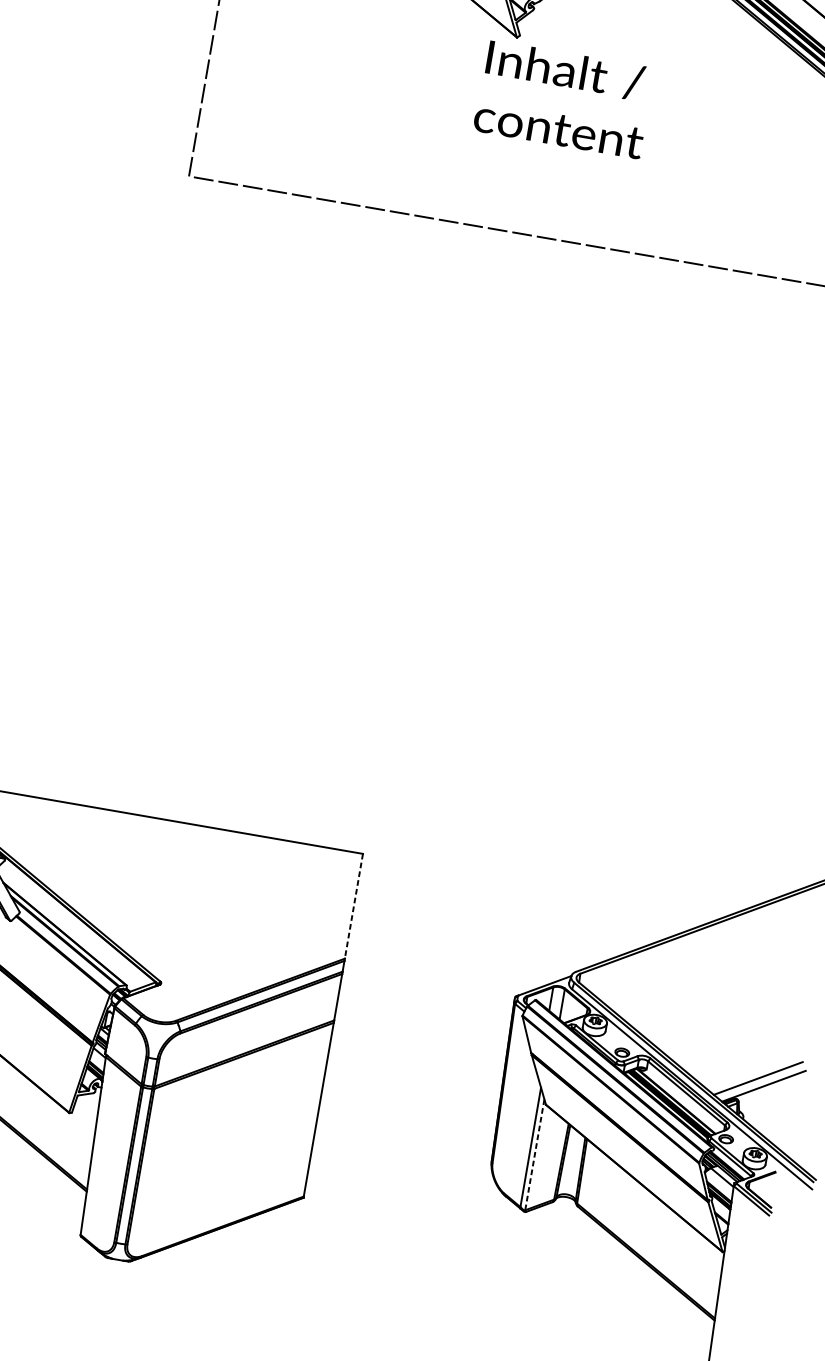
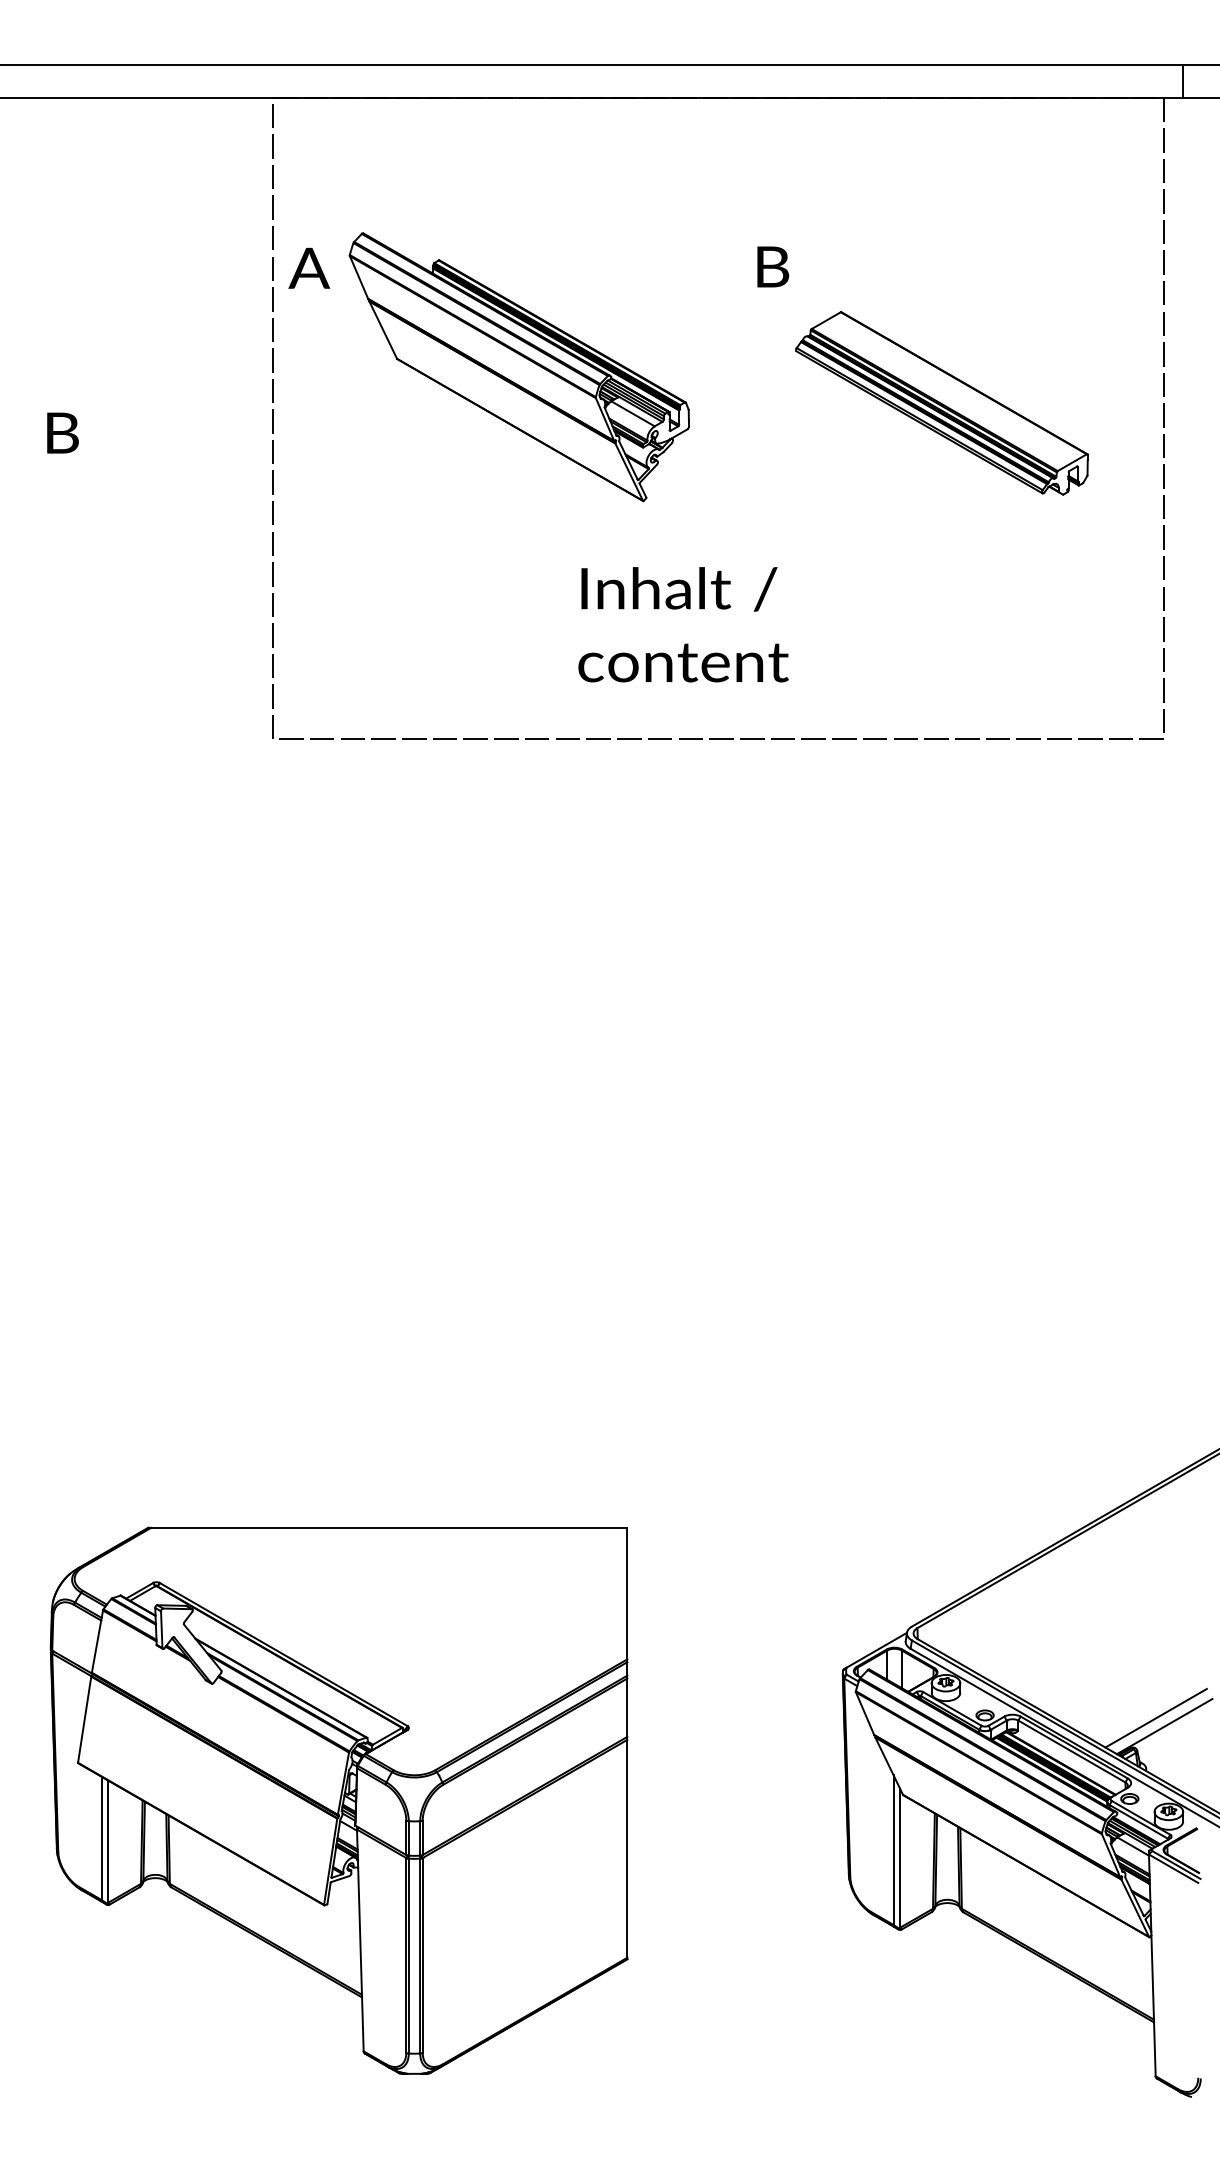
text: (563, 99) -> (683, 624), moved
line: (354, 906) -> (627, 1593), dashed -> solid
line: (535, 1155) -> (900, 1858), dashed -> solid

